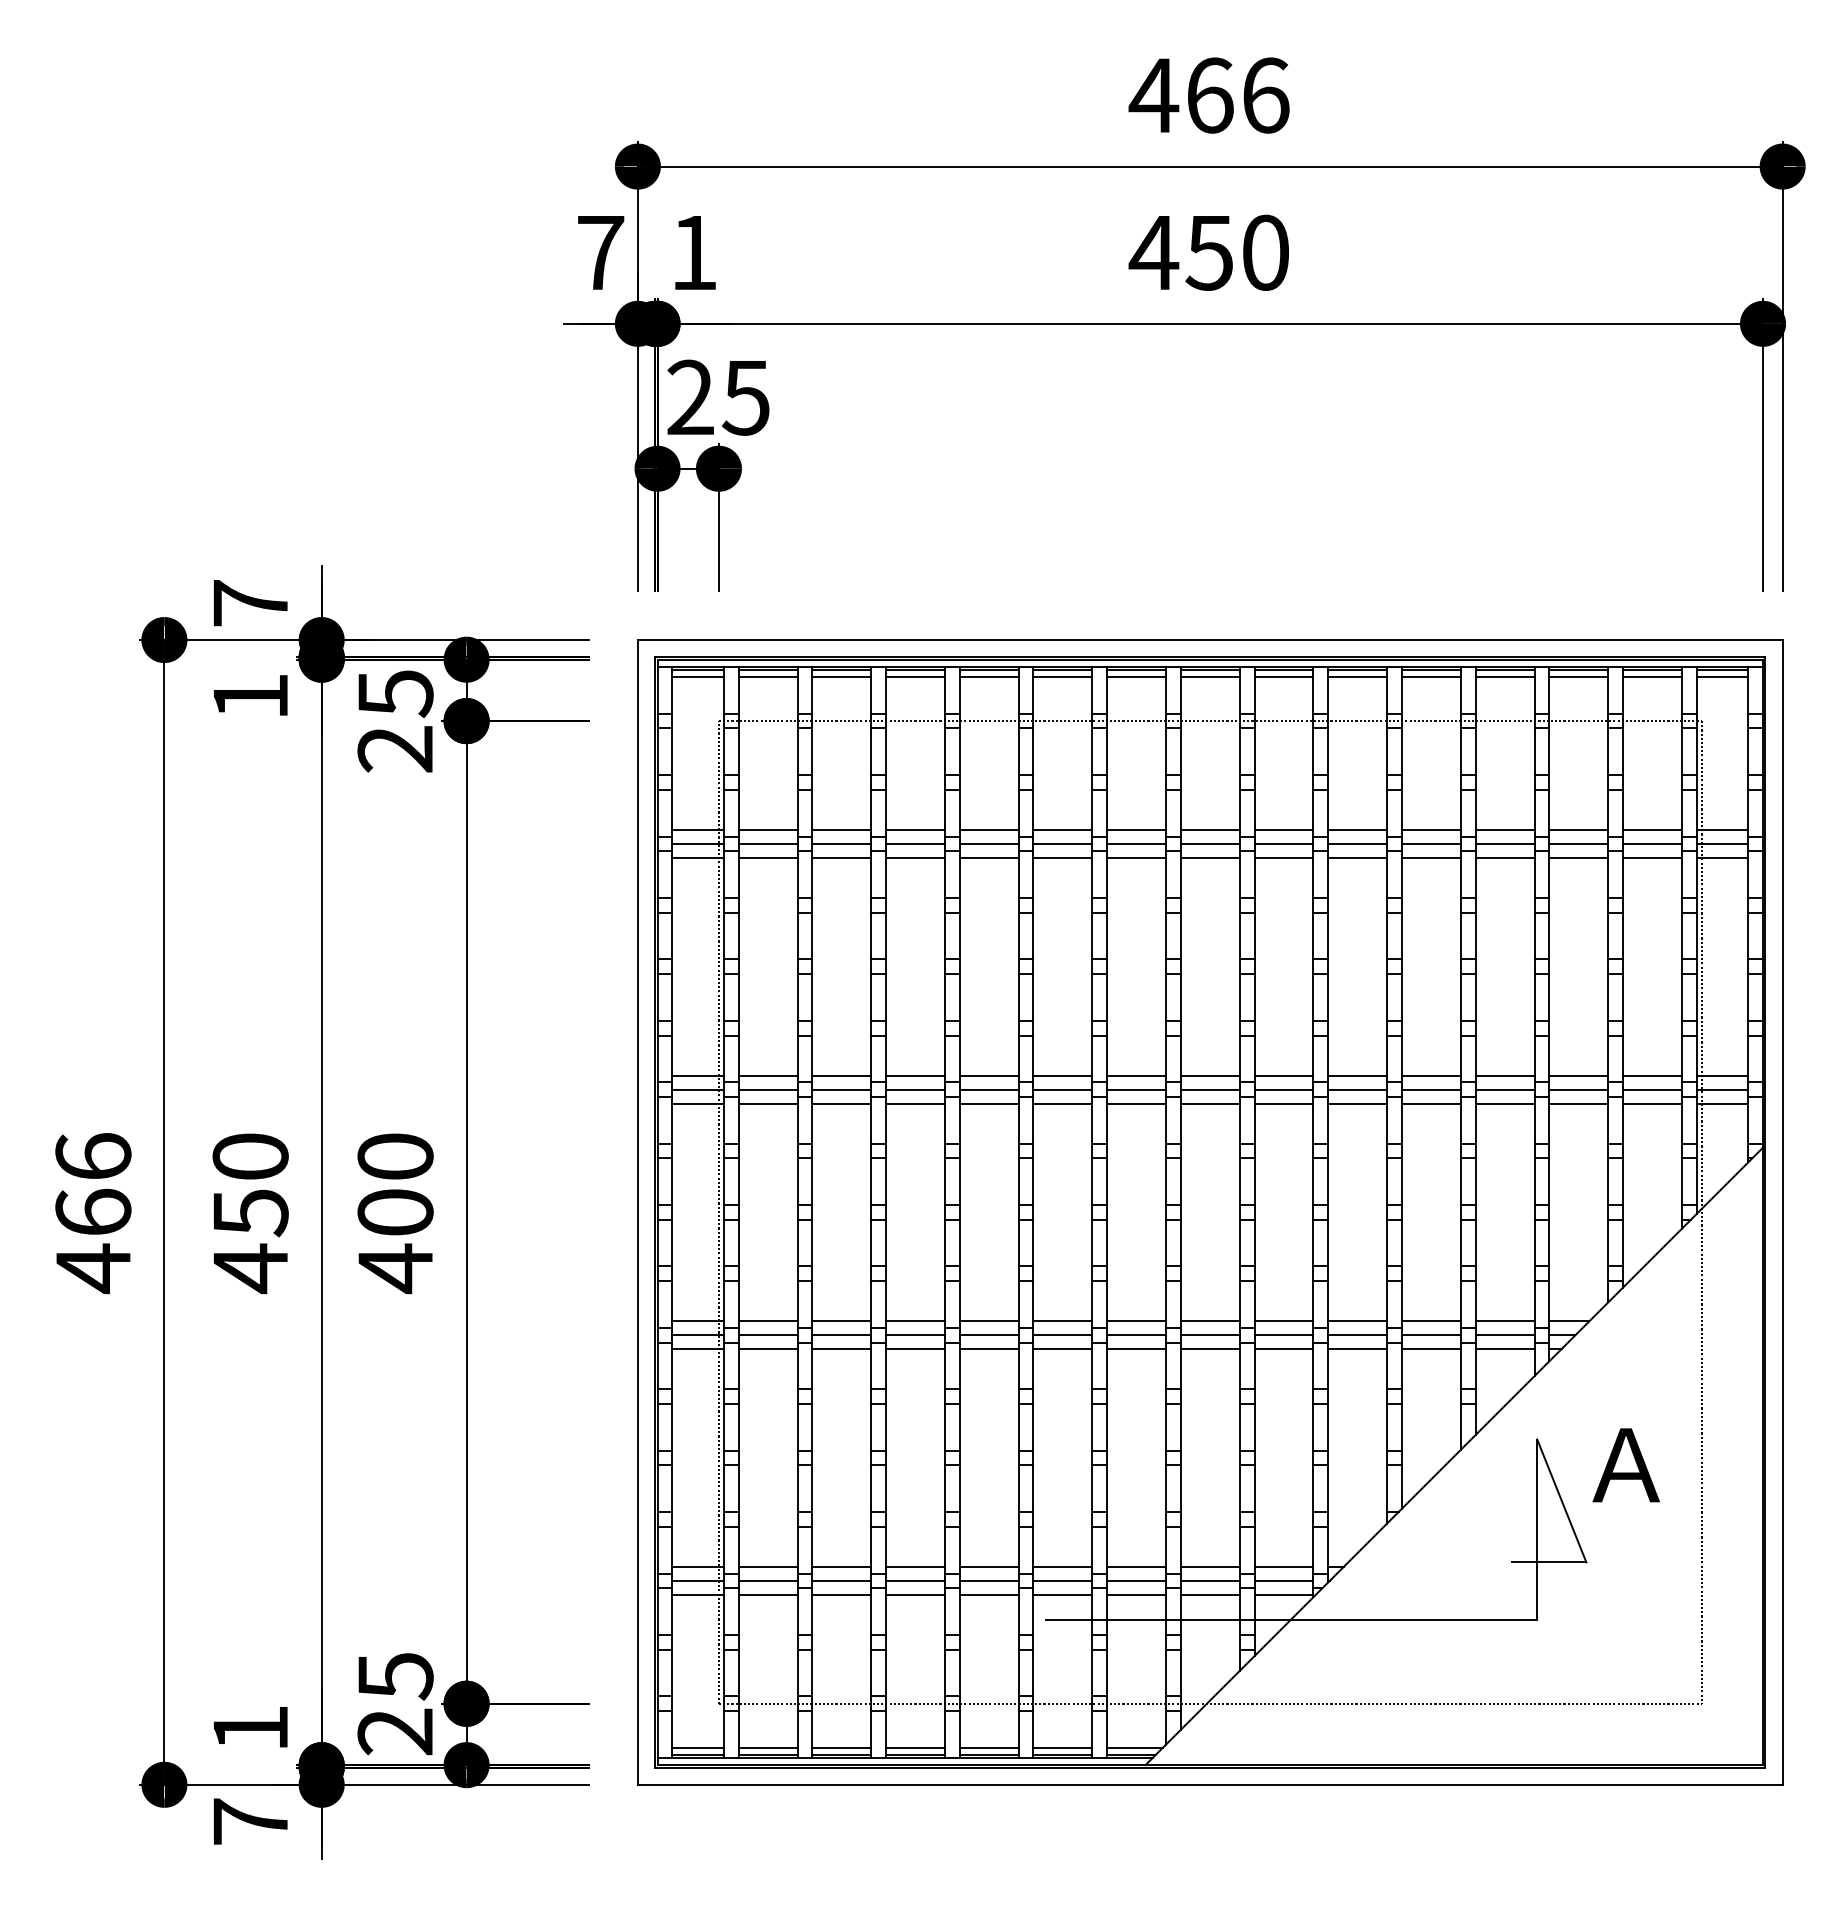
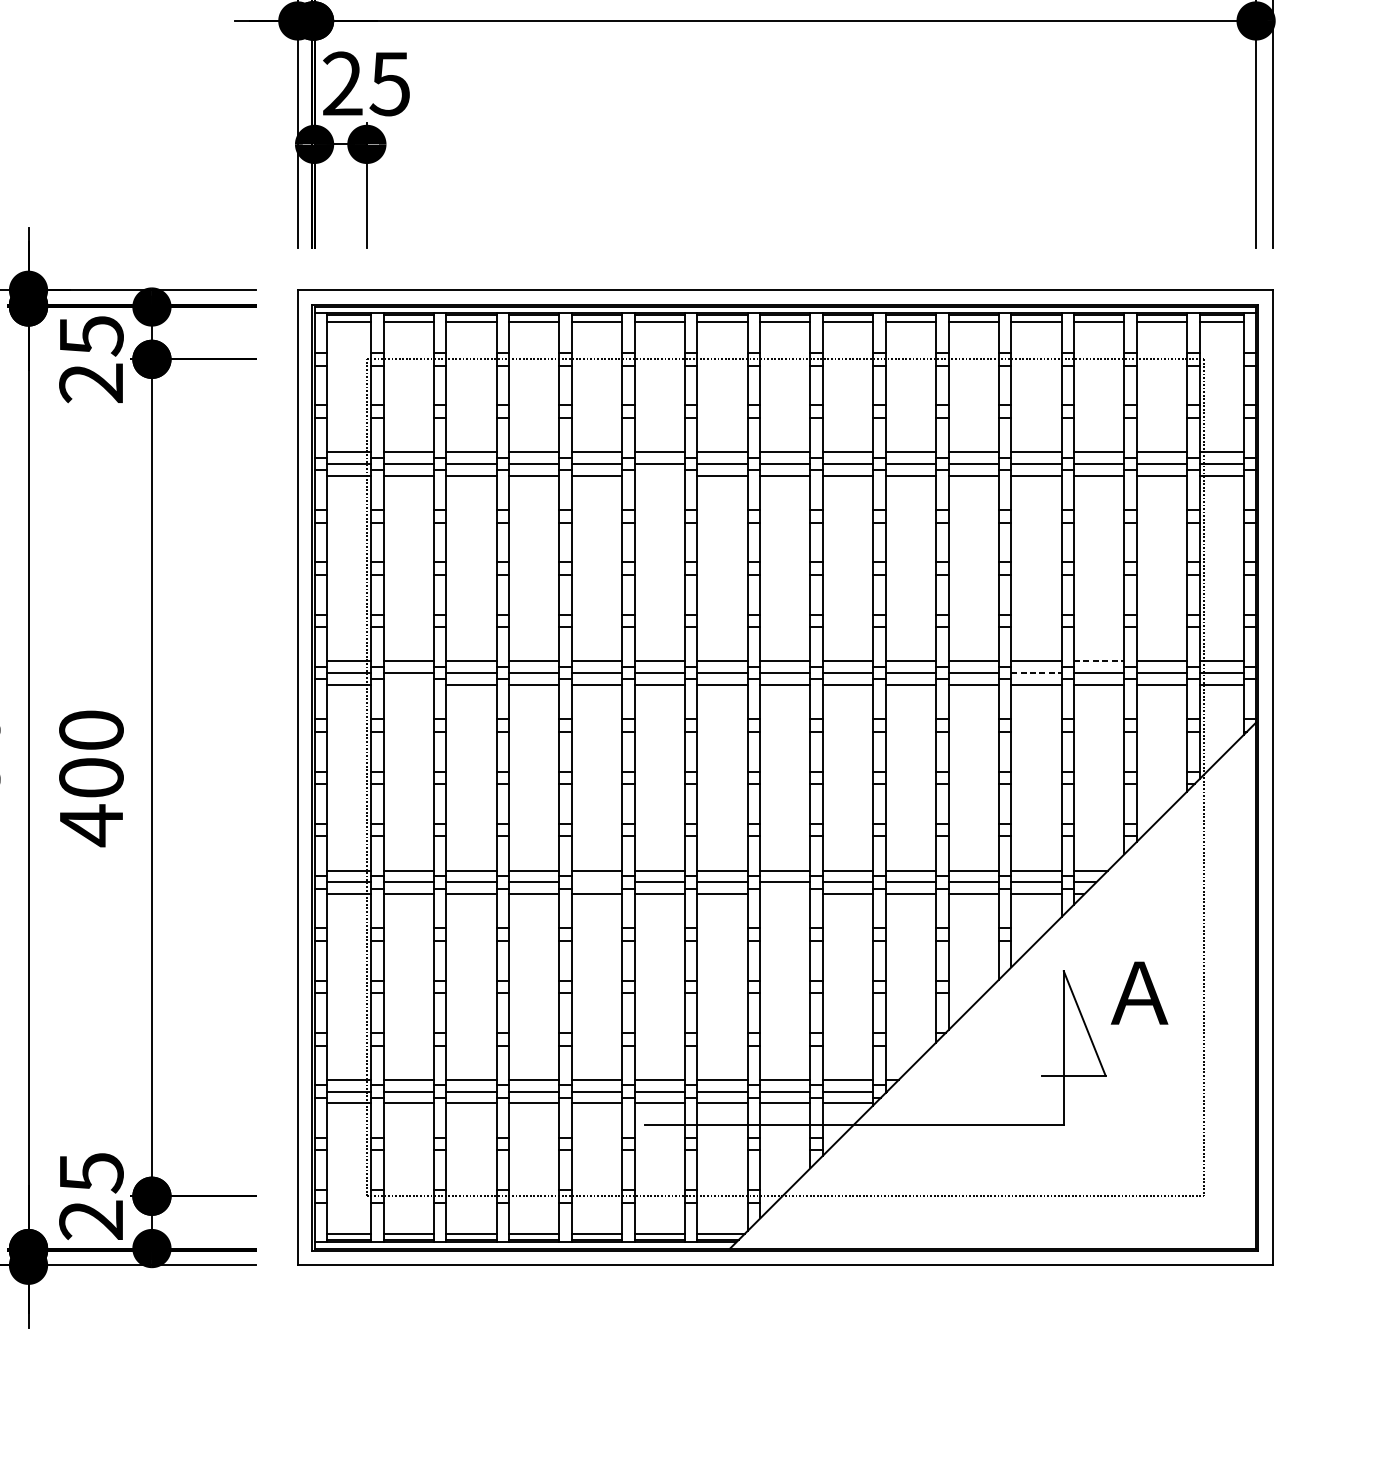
line: (1062, 857) -> (659, 475), removed
line: (1579, 1075) -> (1099, 661), solid -> dashed
line: (1505, 1089) -> (1036, 673), solid -> dashed
line: (767, 1103) -> (408, 685), removed
line: (988, 1335) -> (596, 882), removed
line: (1209, 1349) -> (784, 894), removed

